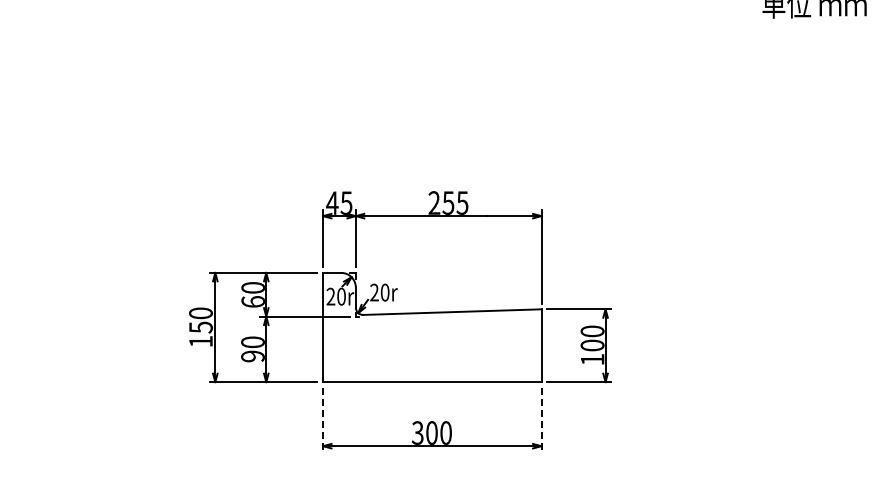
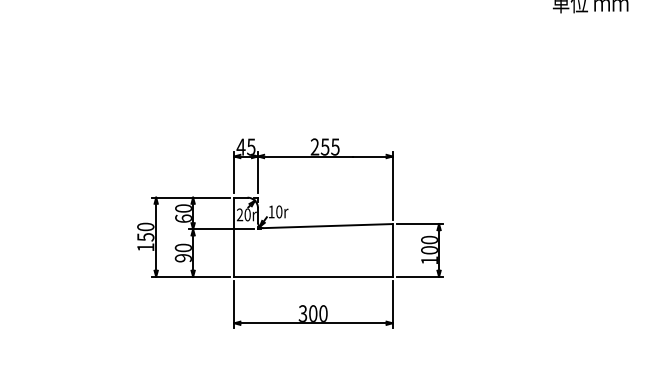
text: (374, 292) -> (271, 211), 20r -> 10r
line: (323, 420) -> (234, 304), dashed -> solid
line: (541, 420) -> (392, 304), dashed -> solid

